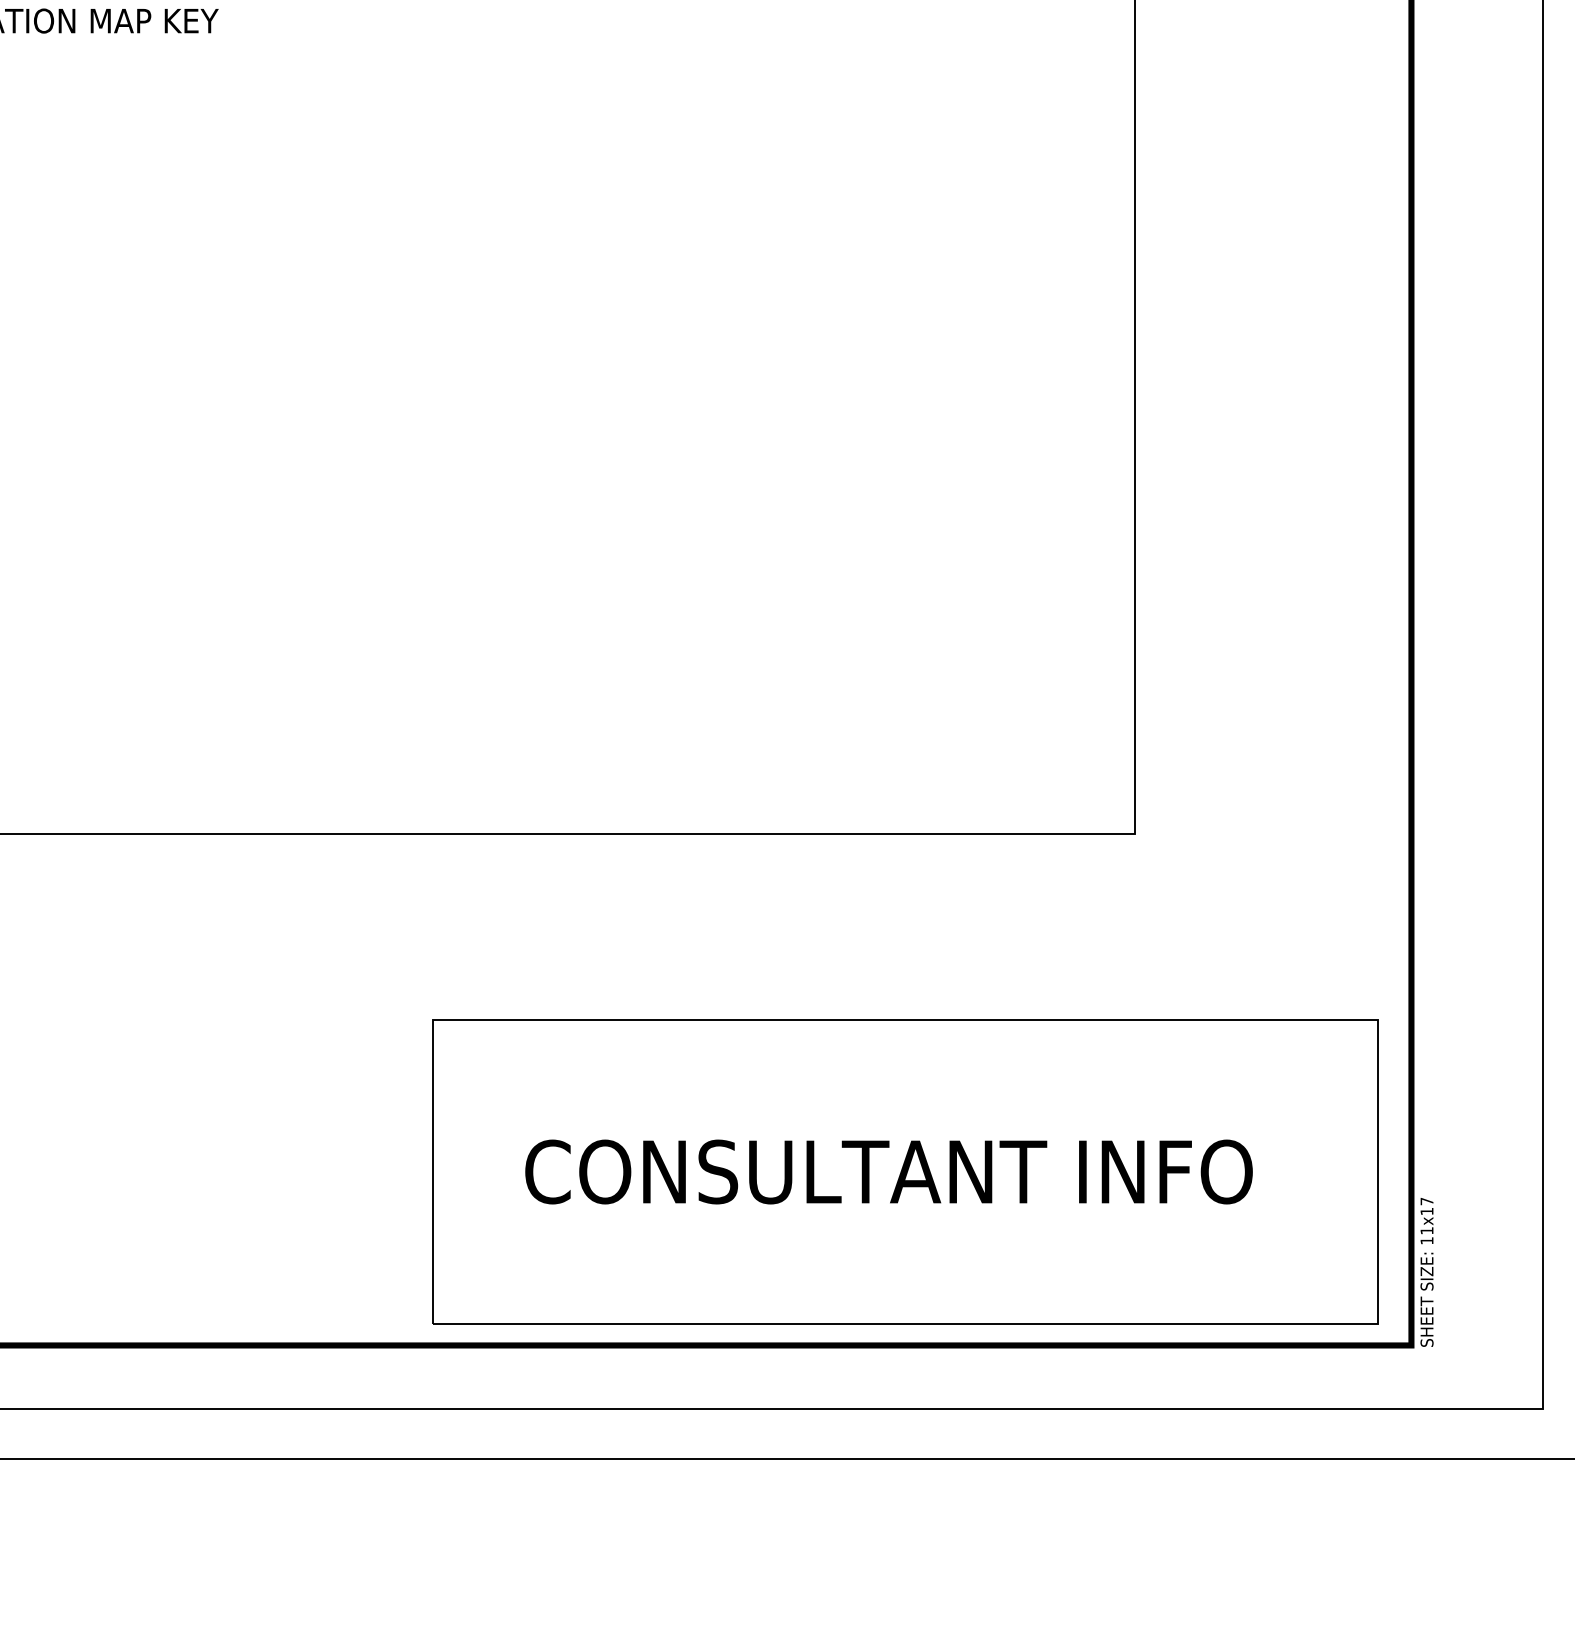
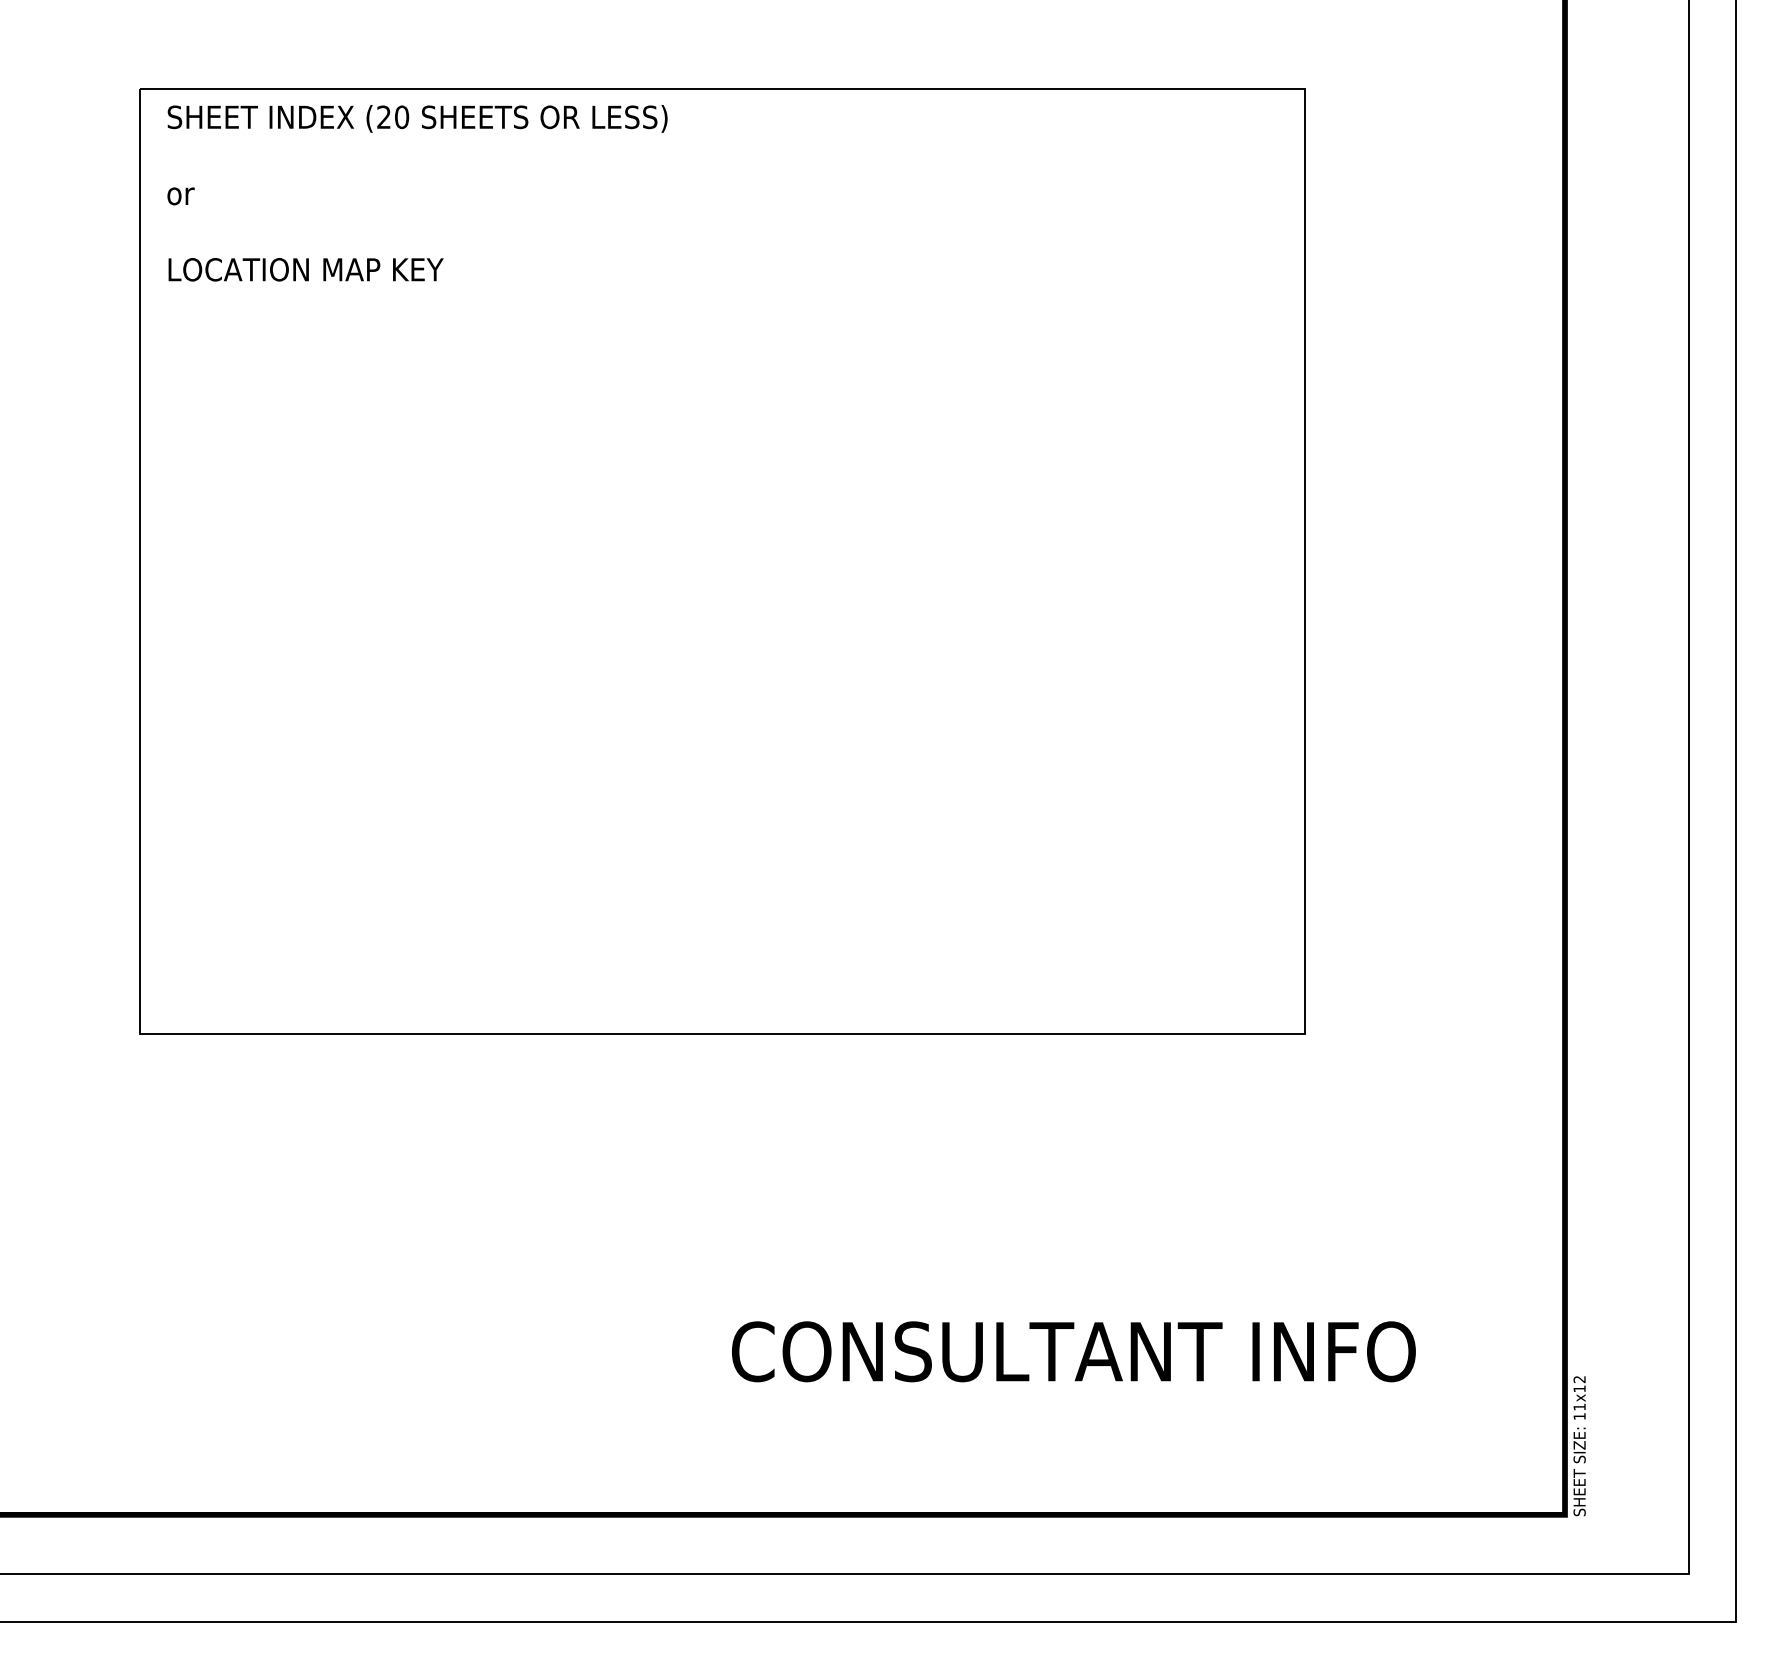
part: (905, 1171) -> (1089, 1351), removed
text: (1426, 1201) -> (1579, 1379), 11x17 -> 11x12

